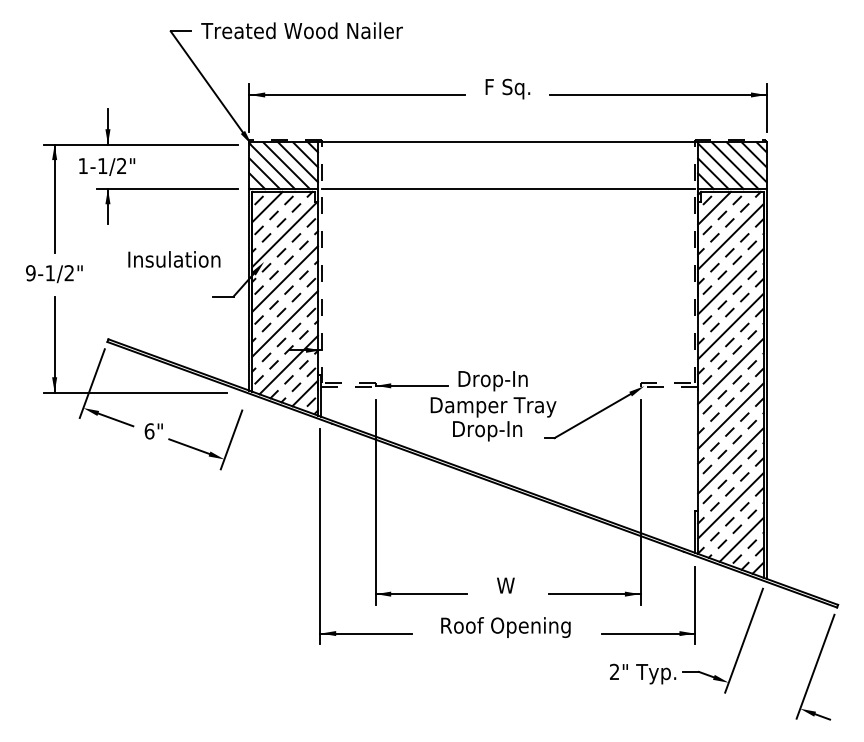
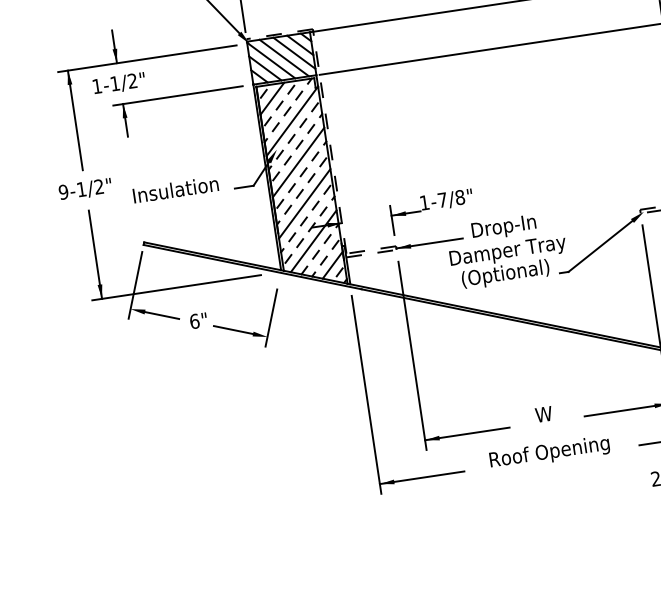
text: (174, 259) -> (175, 189), moved
part: (419, 352) -> (432, 211), added
text: (487, 430) -> (505, 274), Drop-In -> (Optional)

